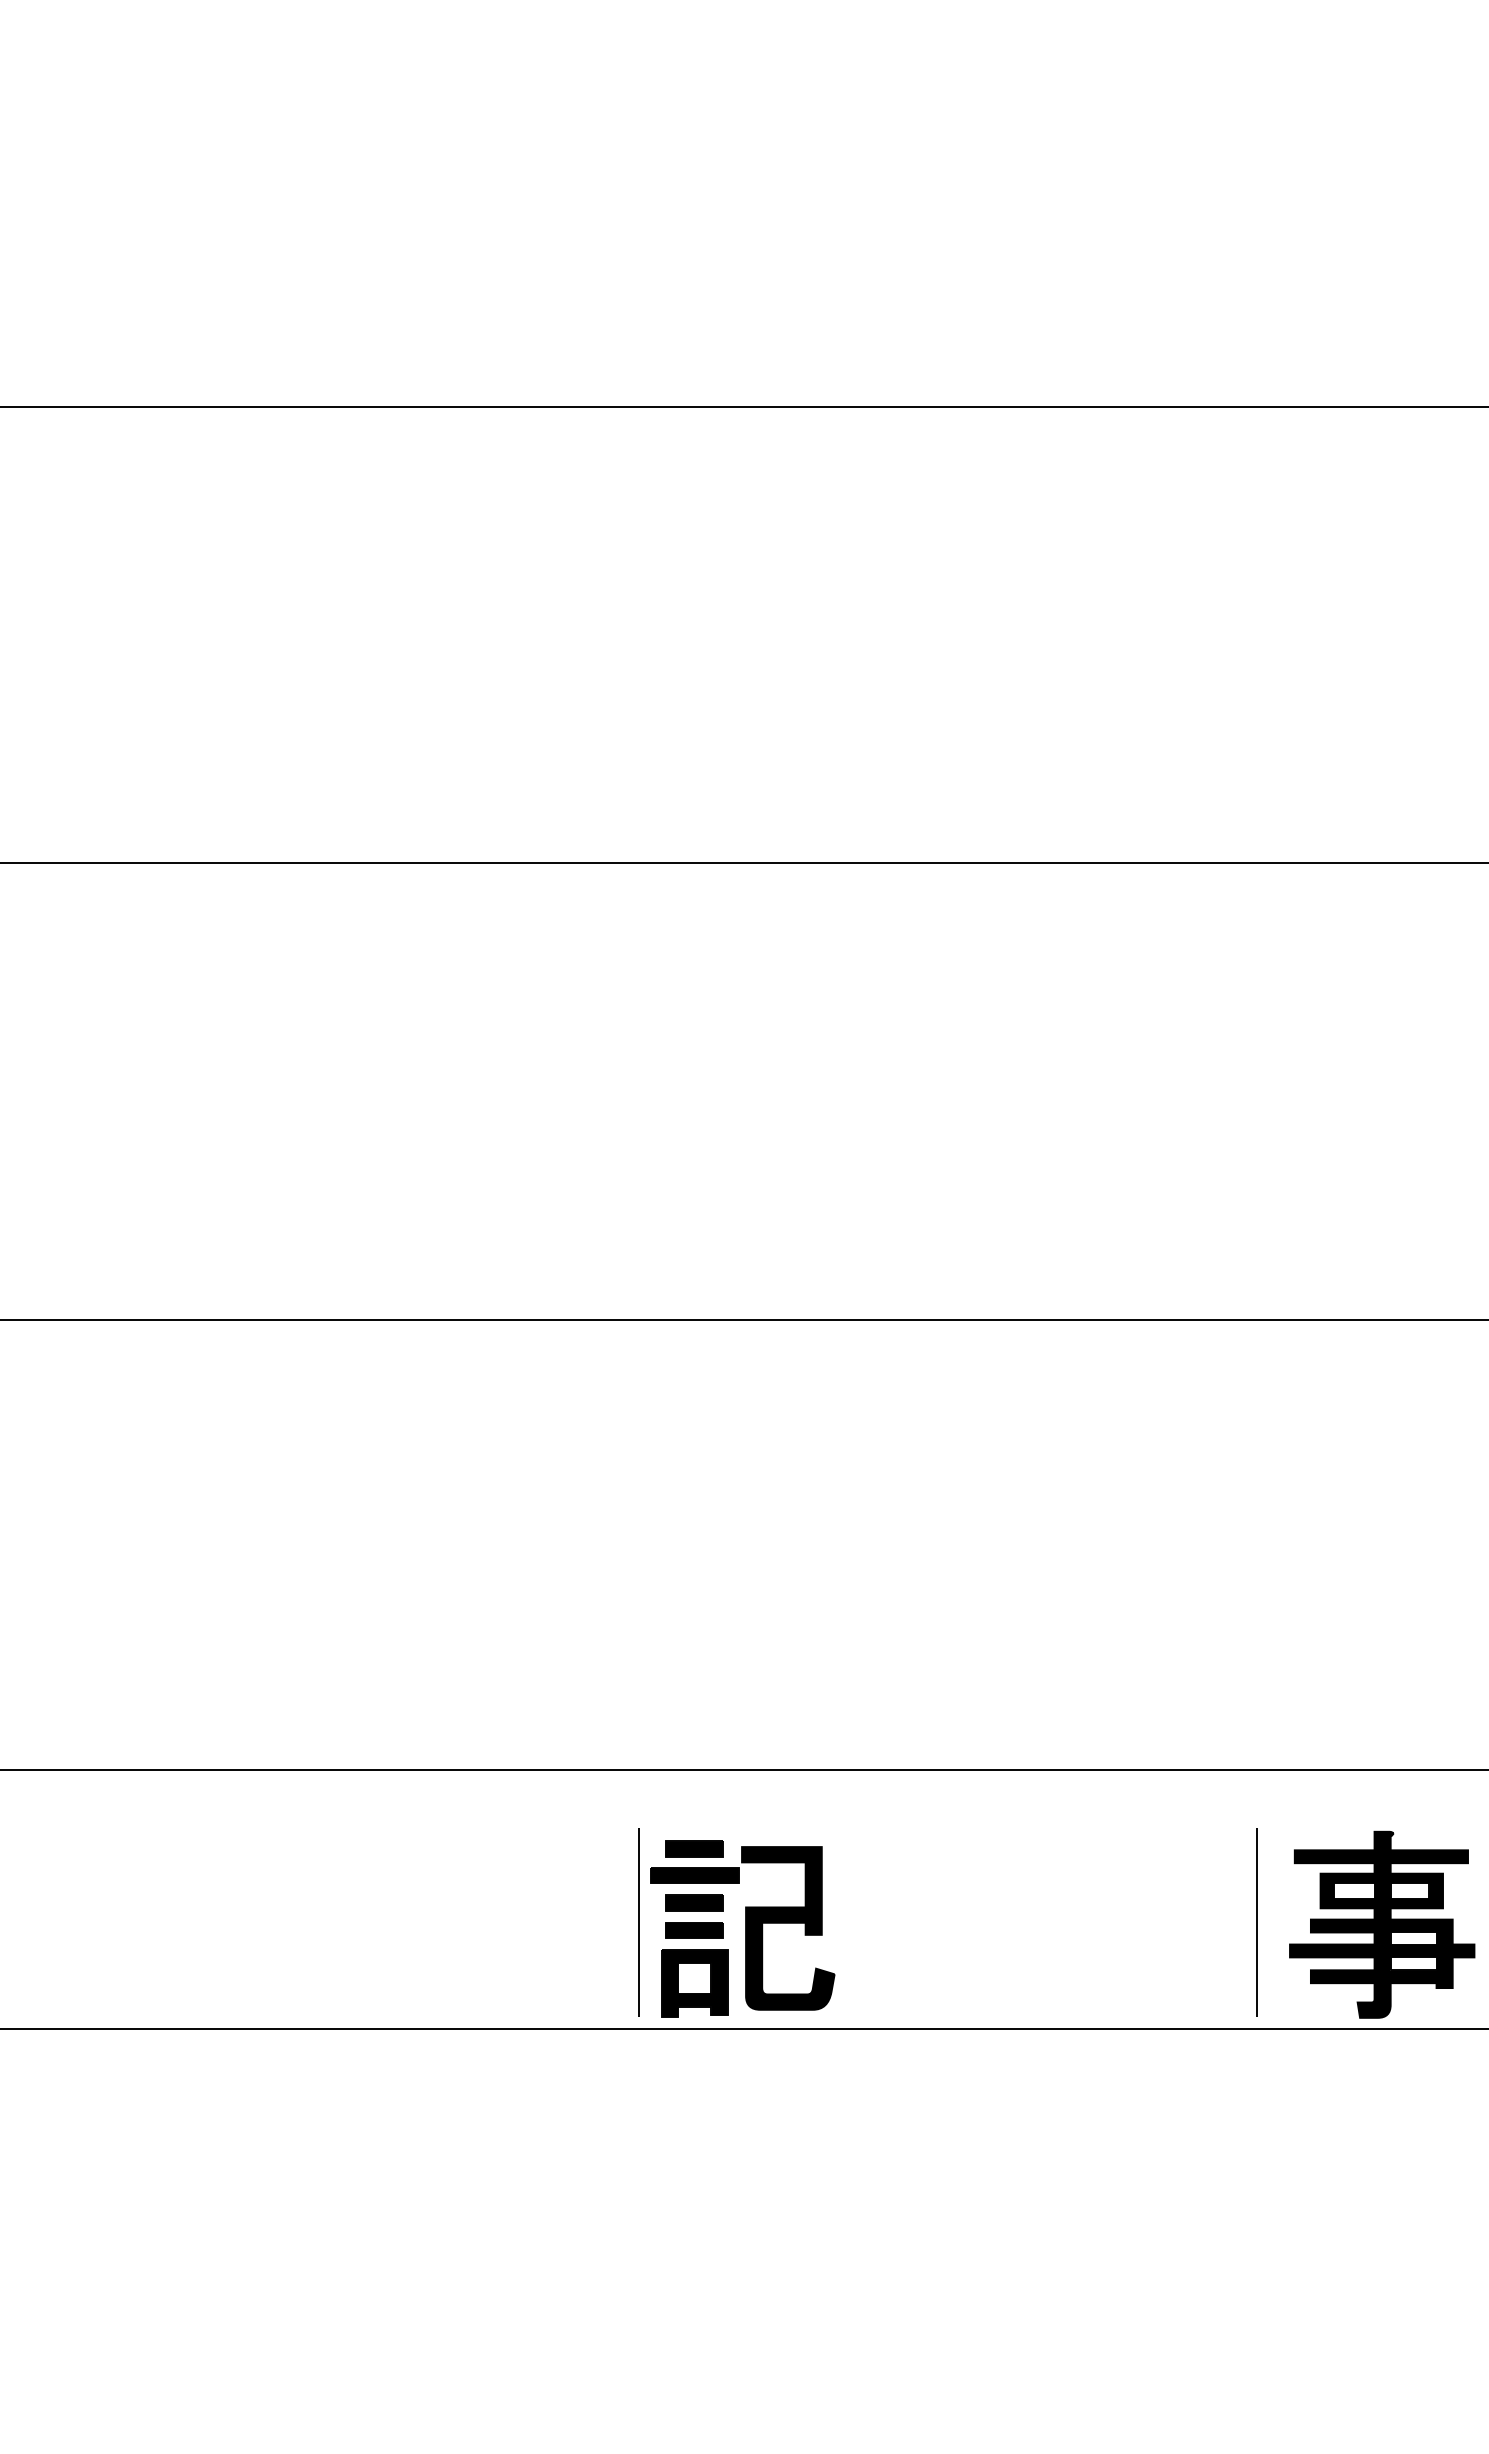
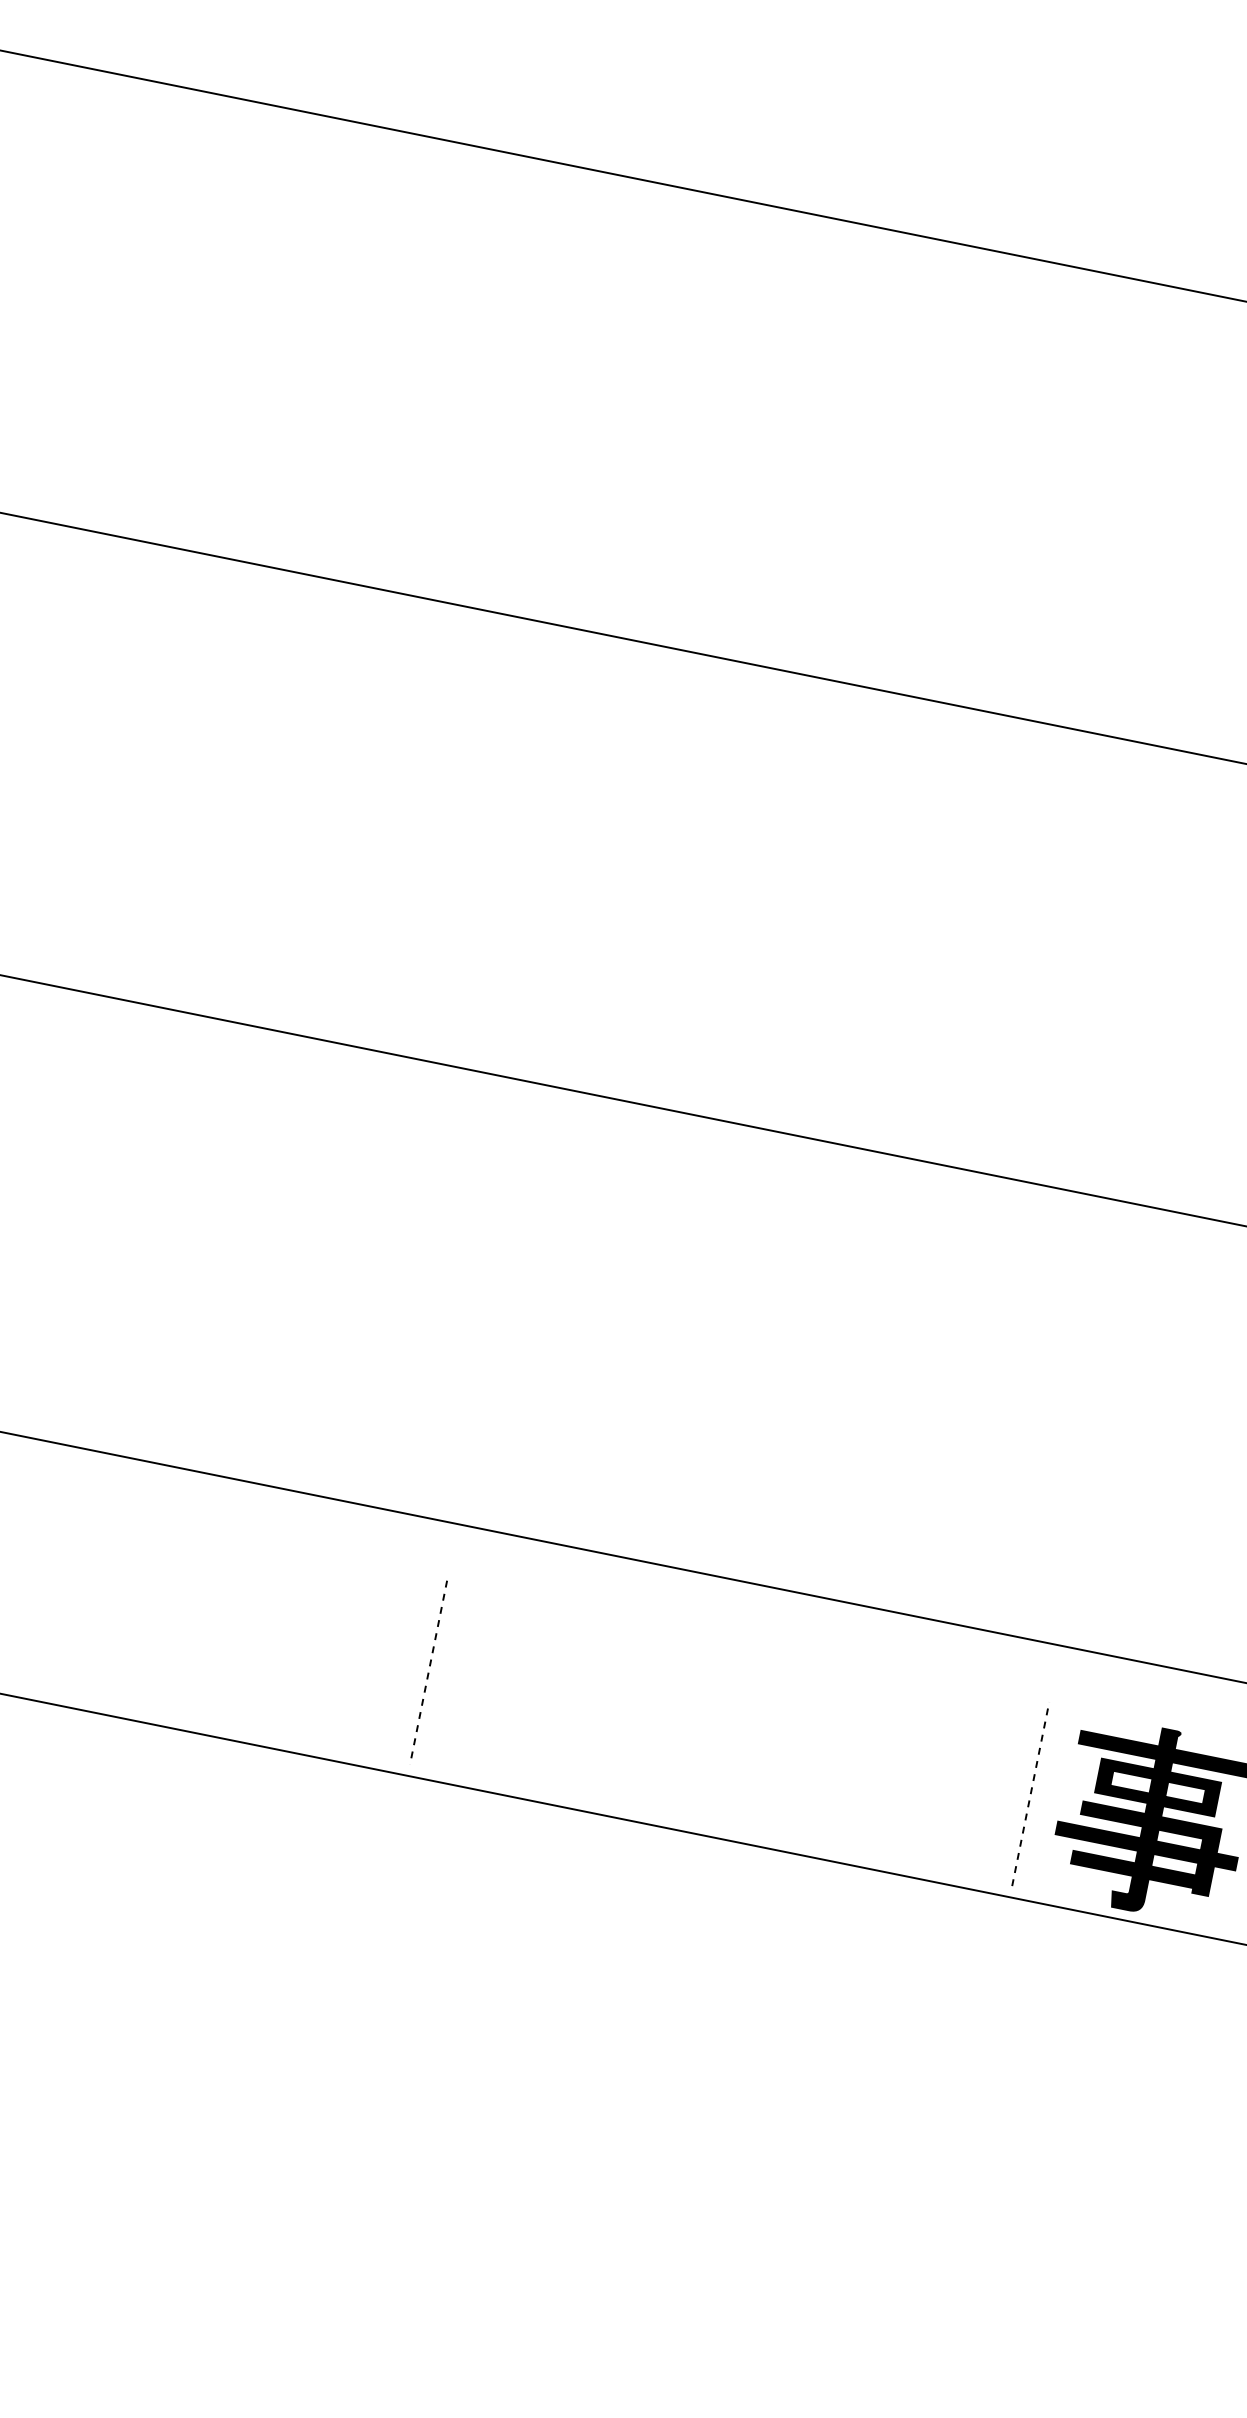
line: (1257, 1922) -> (1030, 1793), solid -> dashed
line: (638, 1923) -> (428, 1673), solid -> dashed
part: (742, 1928) -> (528, 1698), removed

